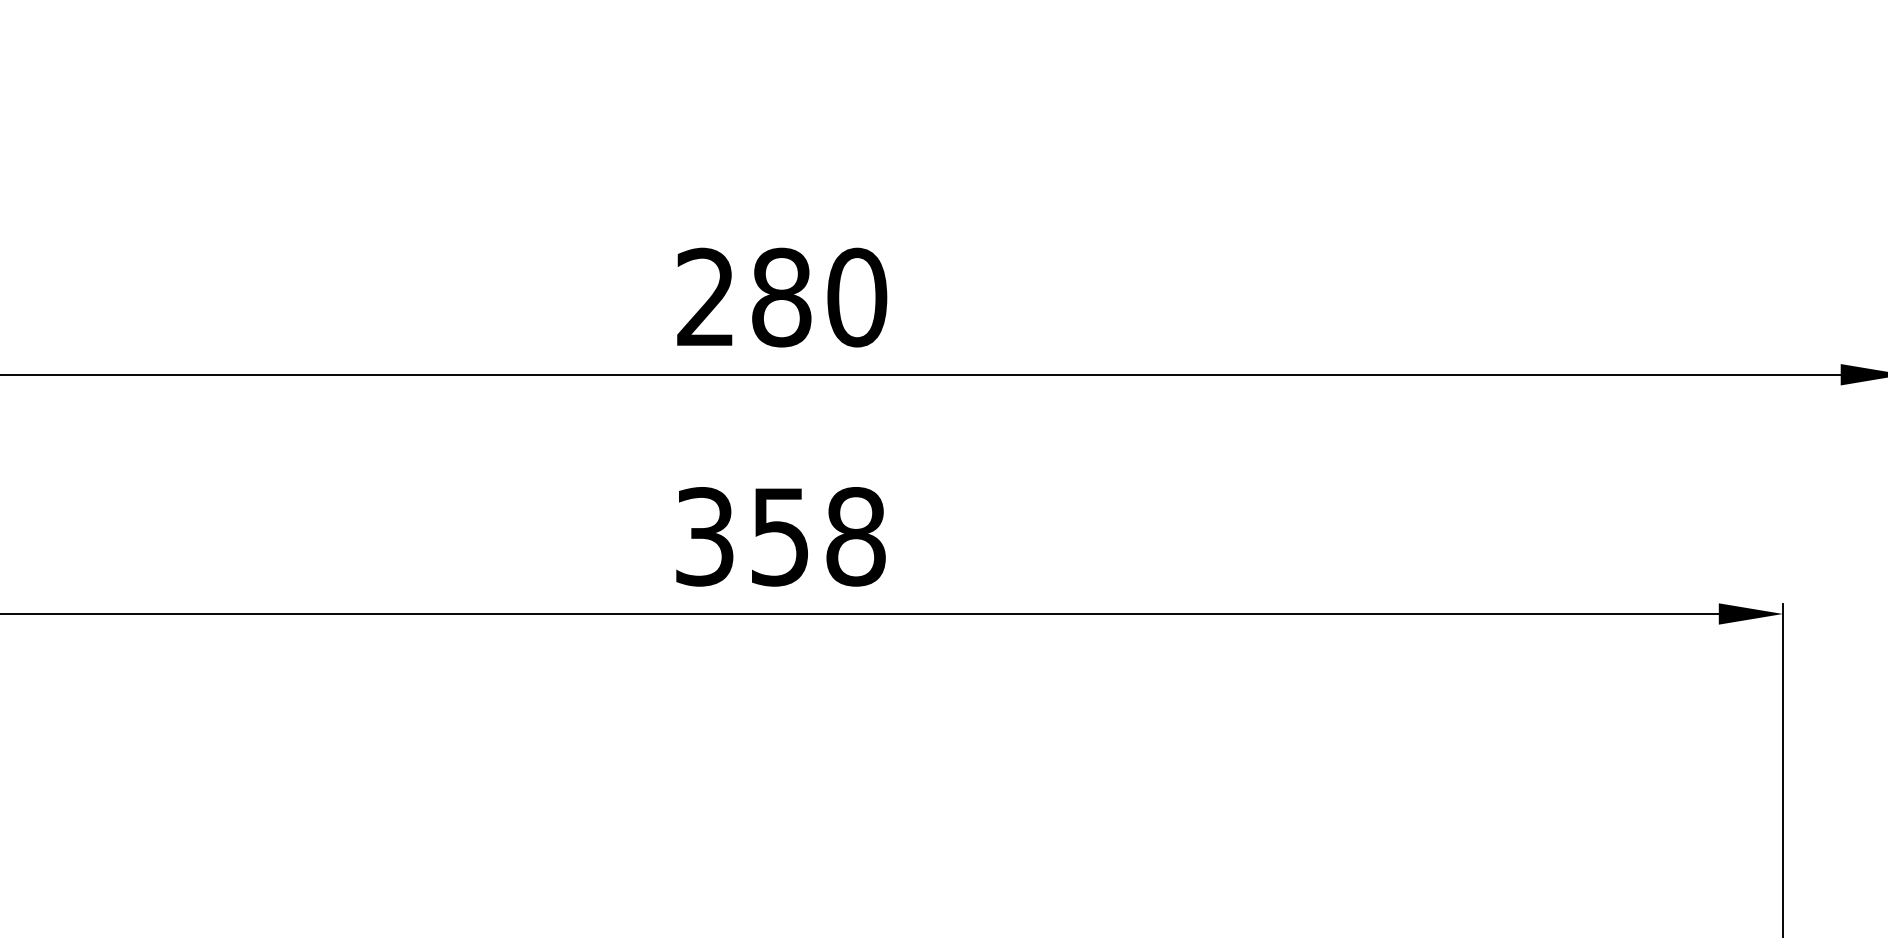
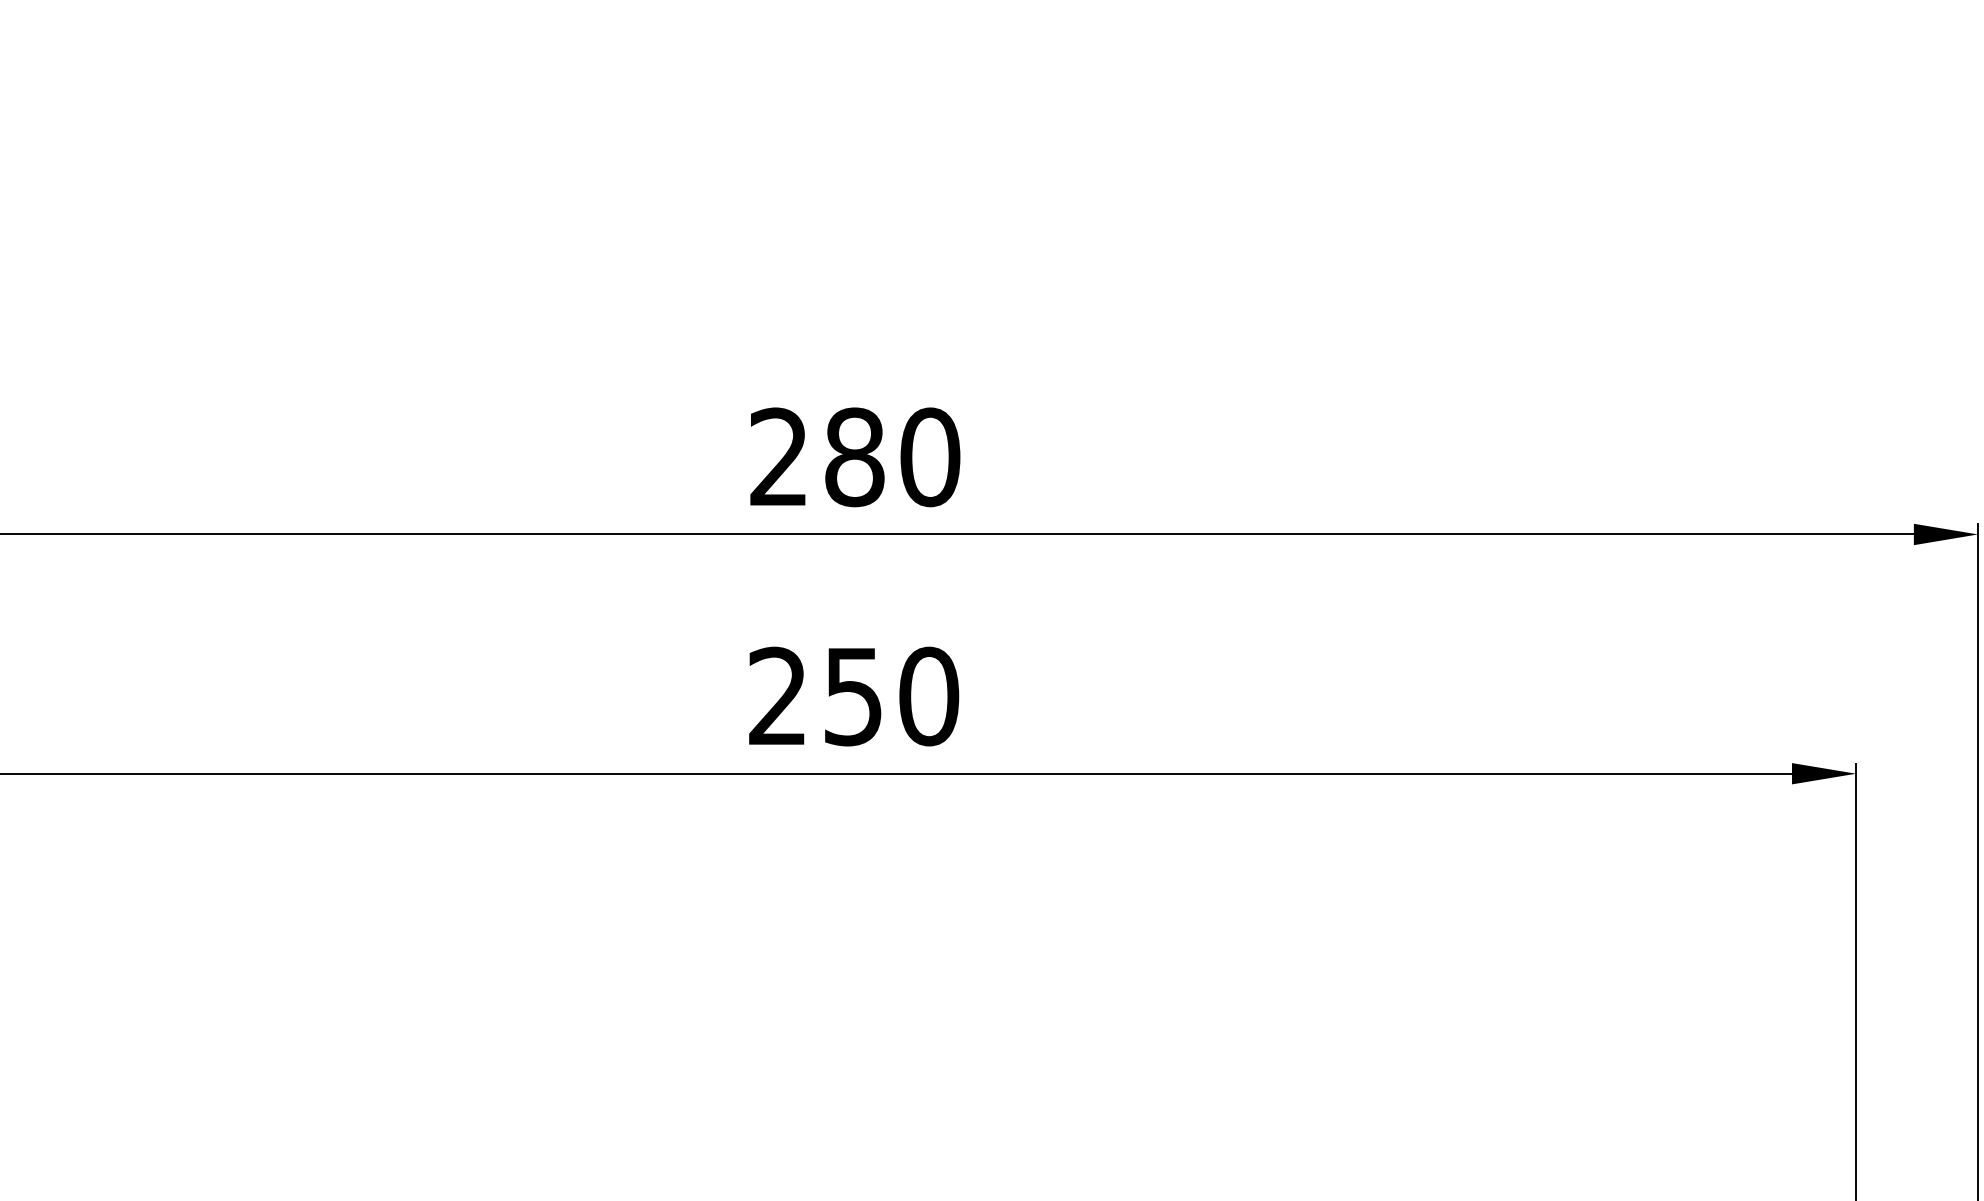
text: (781, 536) -> (854, 696), 358 -> 250

